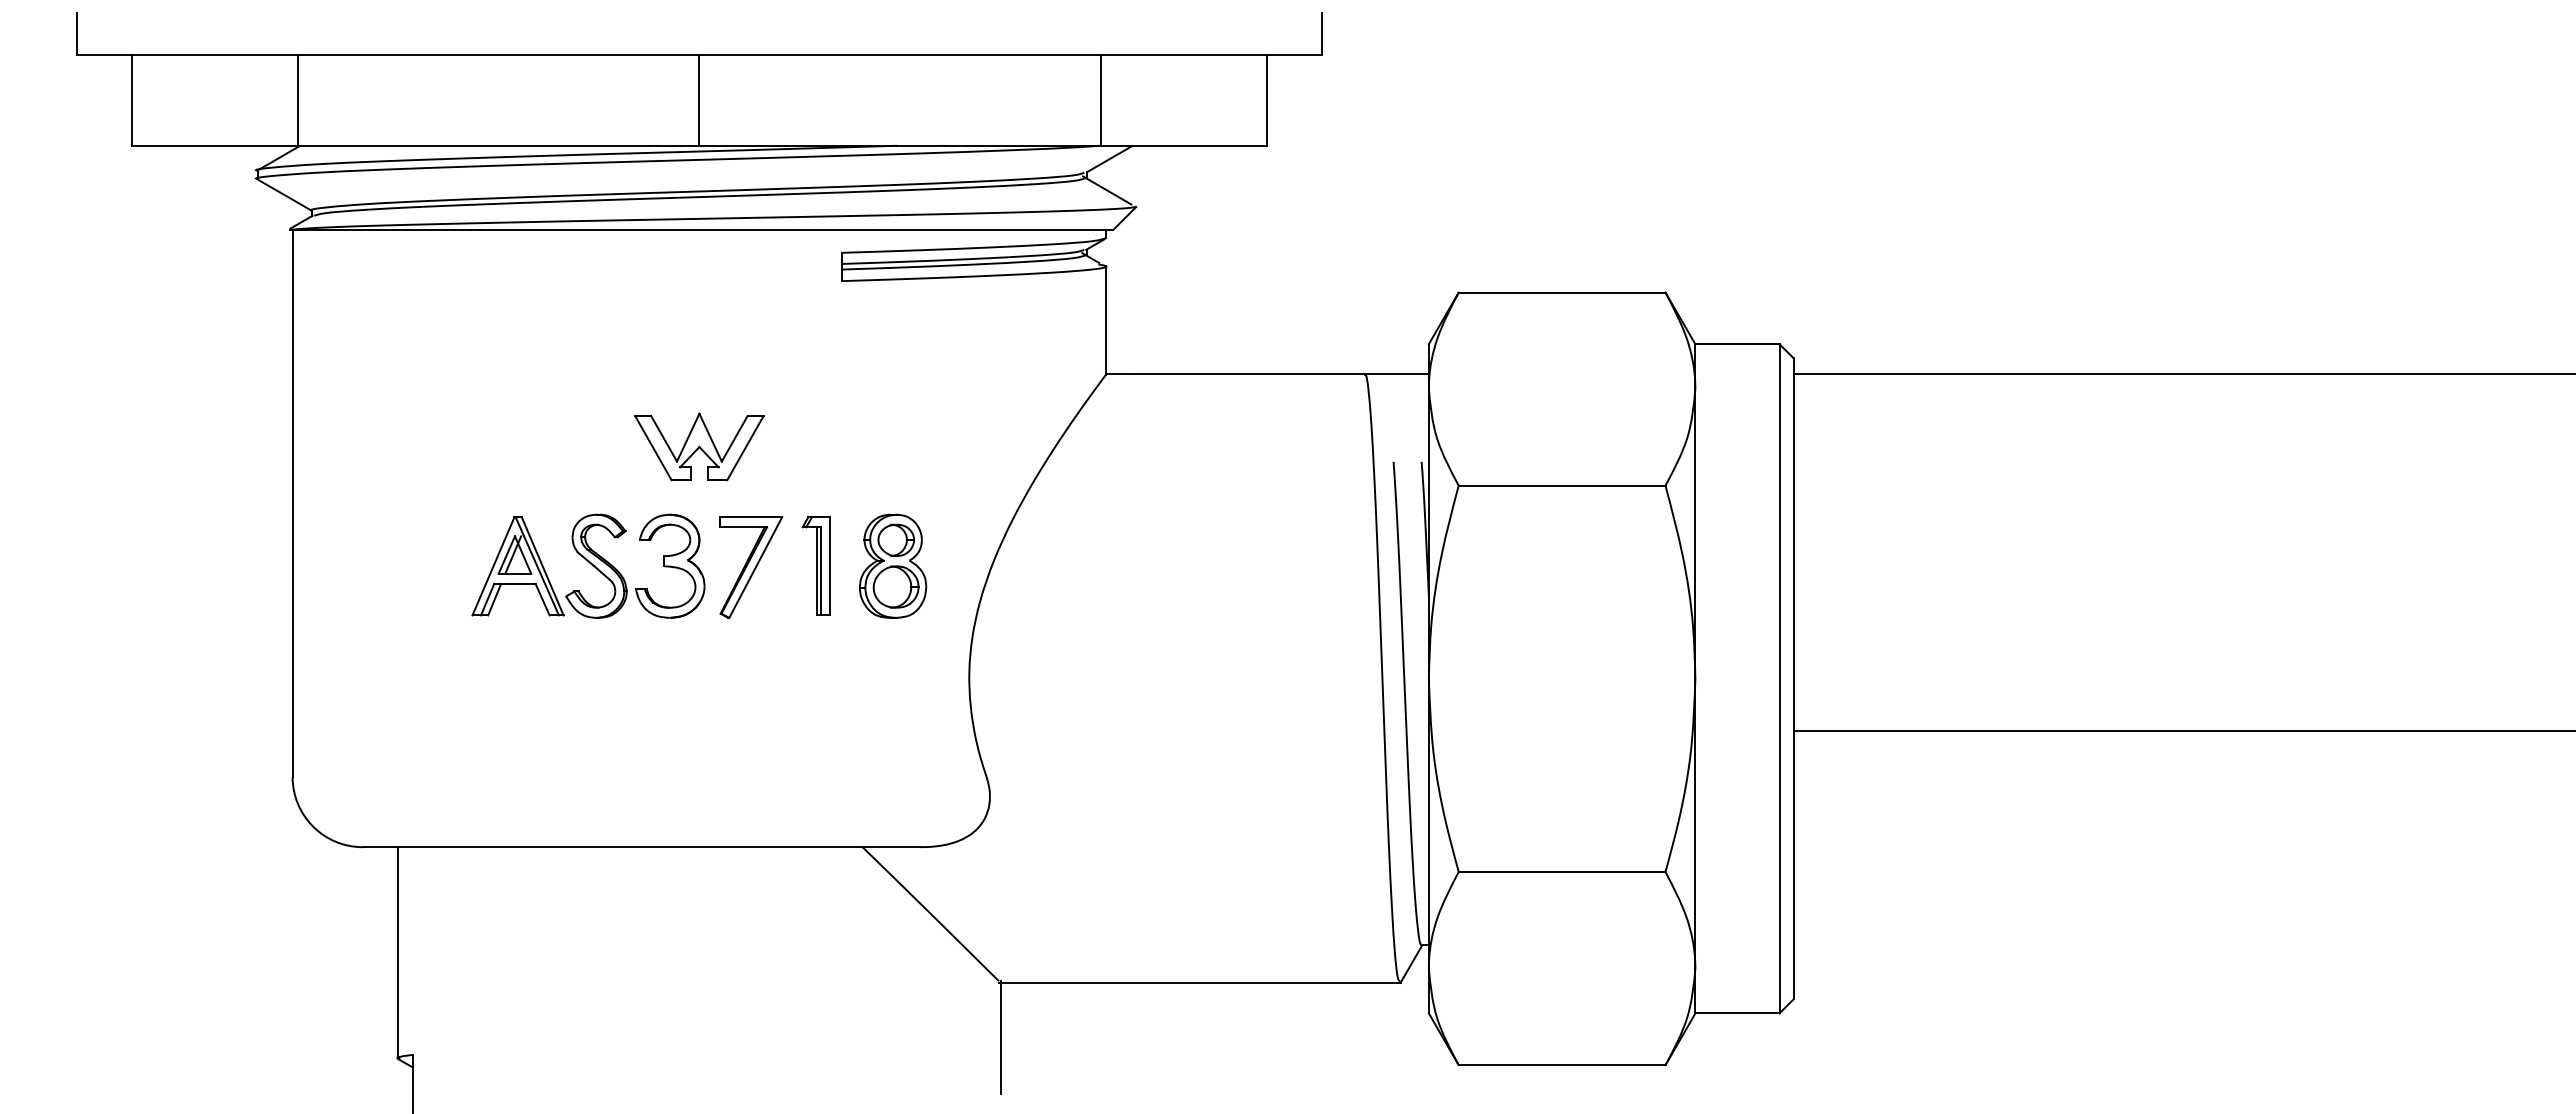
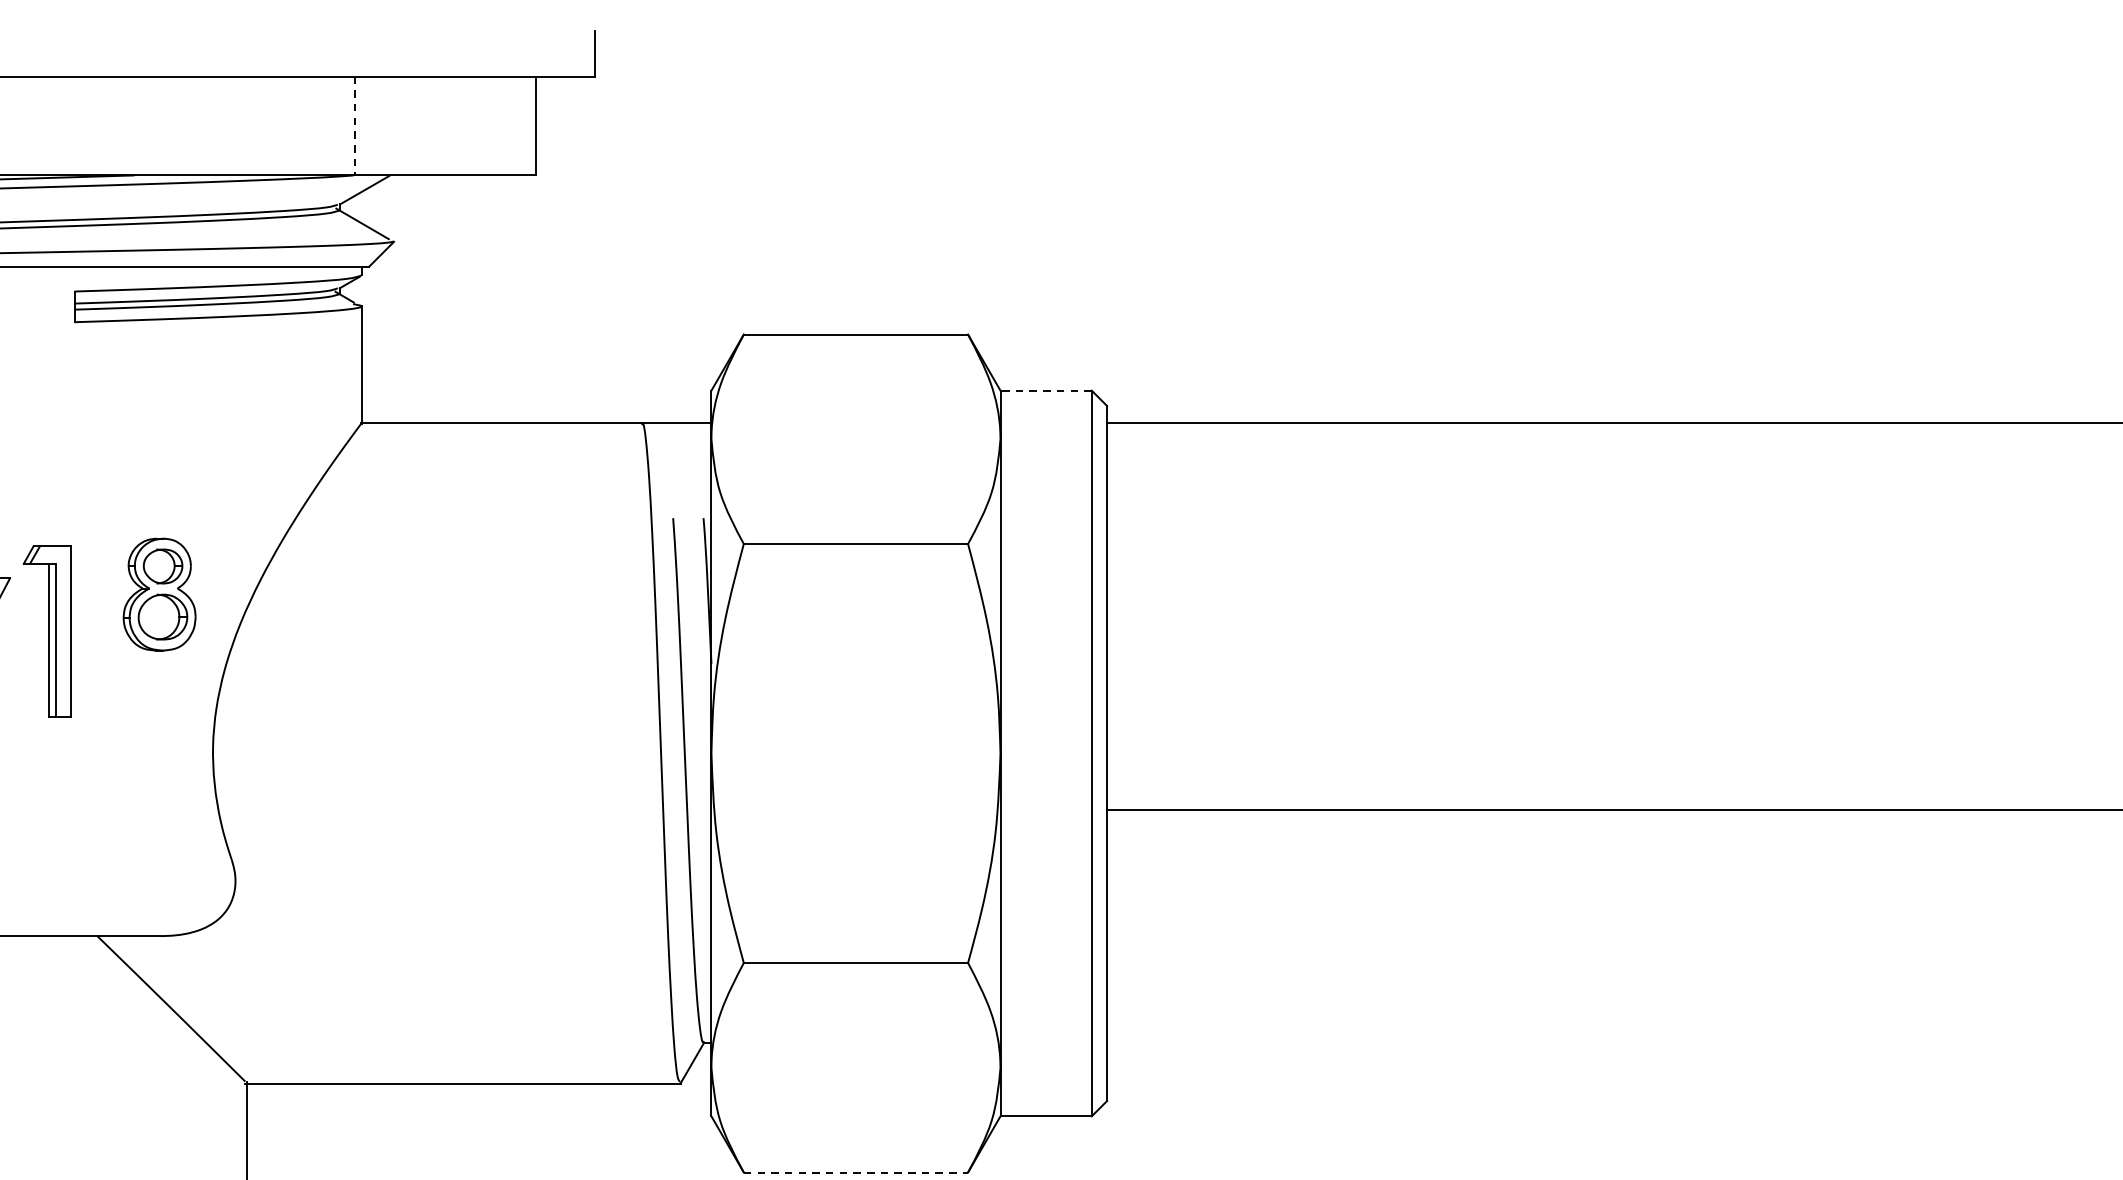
line: (1100, 100) -> (355, 126), solid -> dashed
line: (1736, 344) -> (1045, 390), solid -> dashed
part: (815, 565) -> (46, 630), size x1.6
part: (893, 565) -> (160, 593), moved
line: (1562, 1065) -> (856, 1172), solid -> dashed

